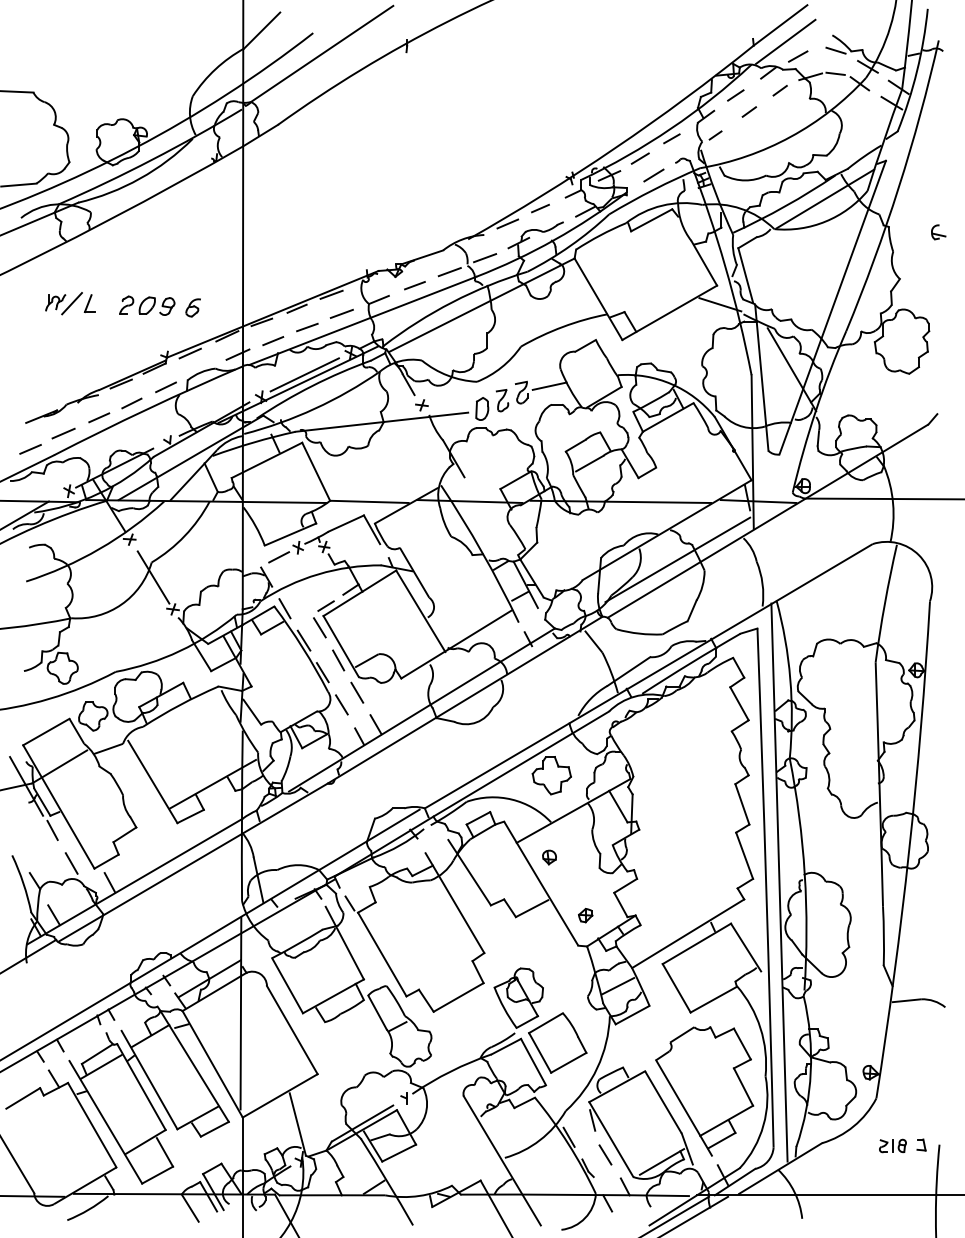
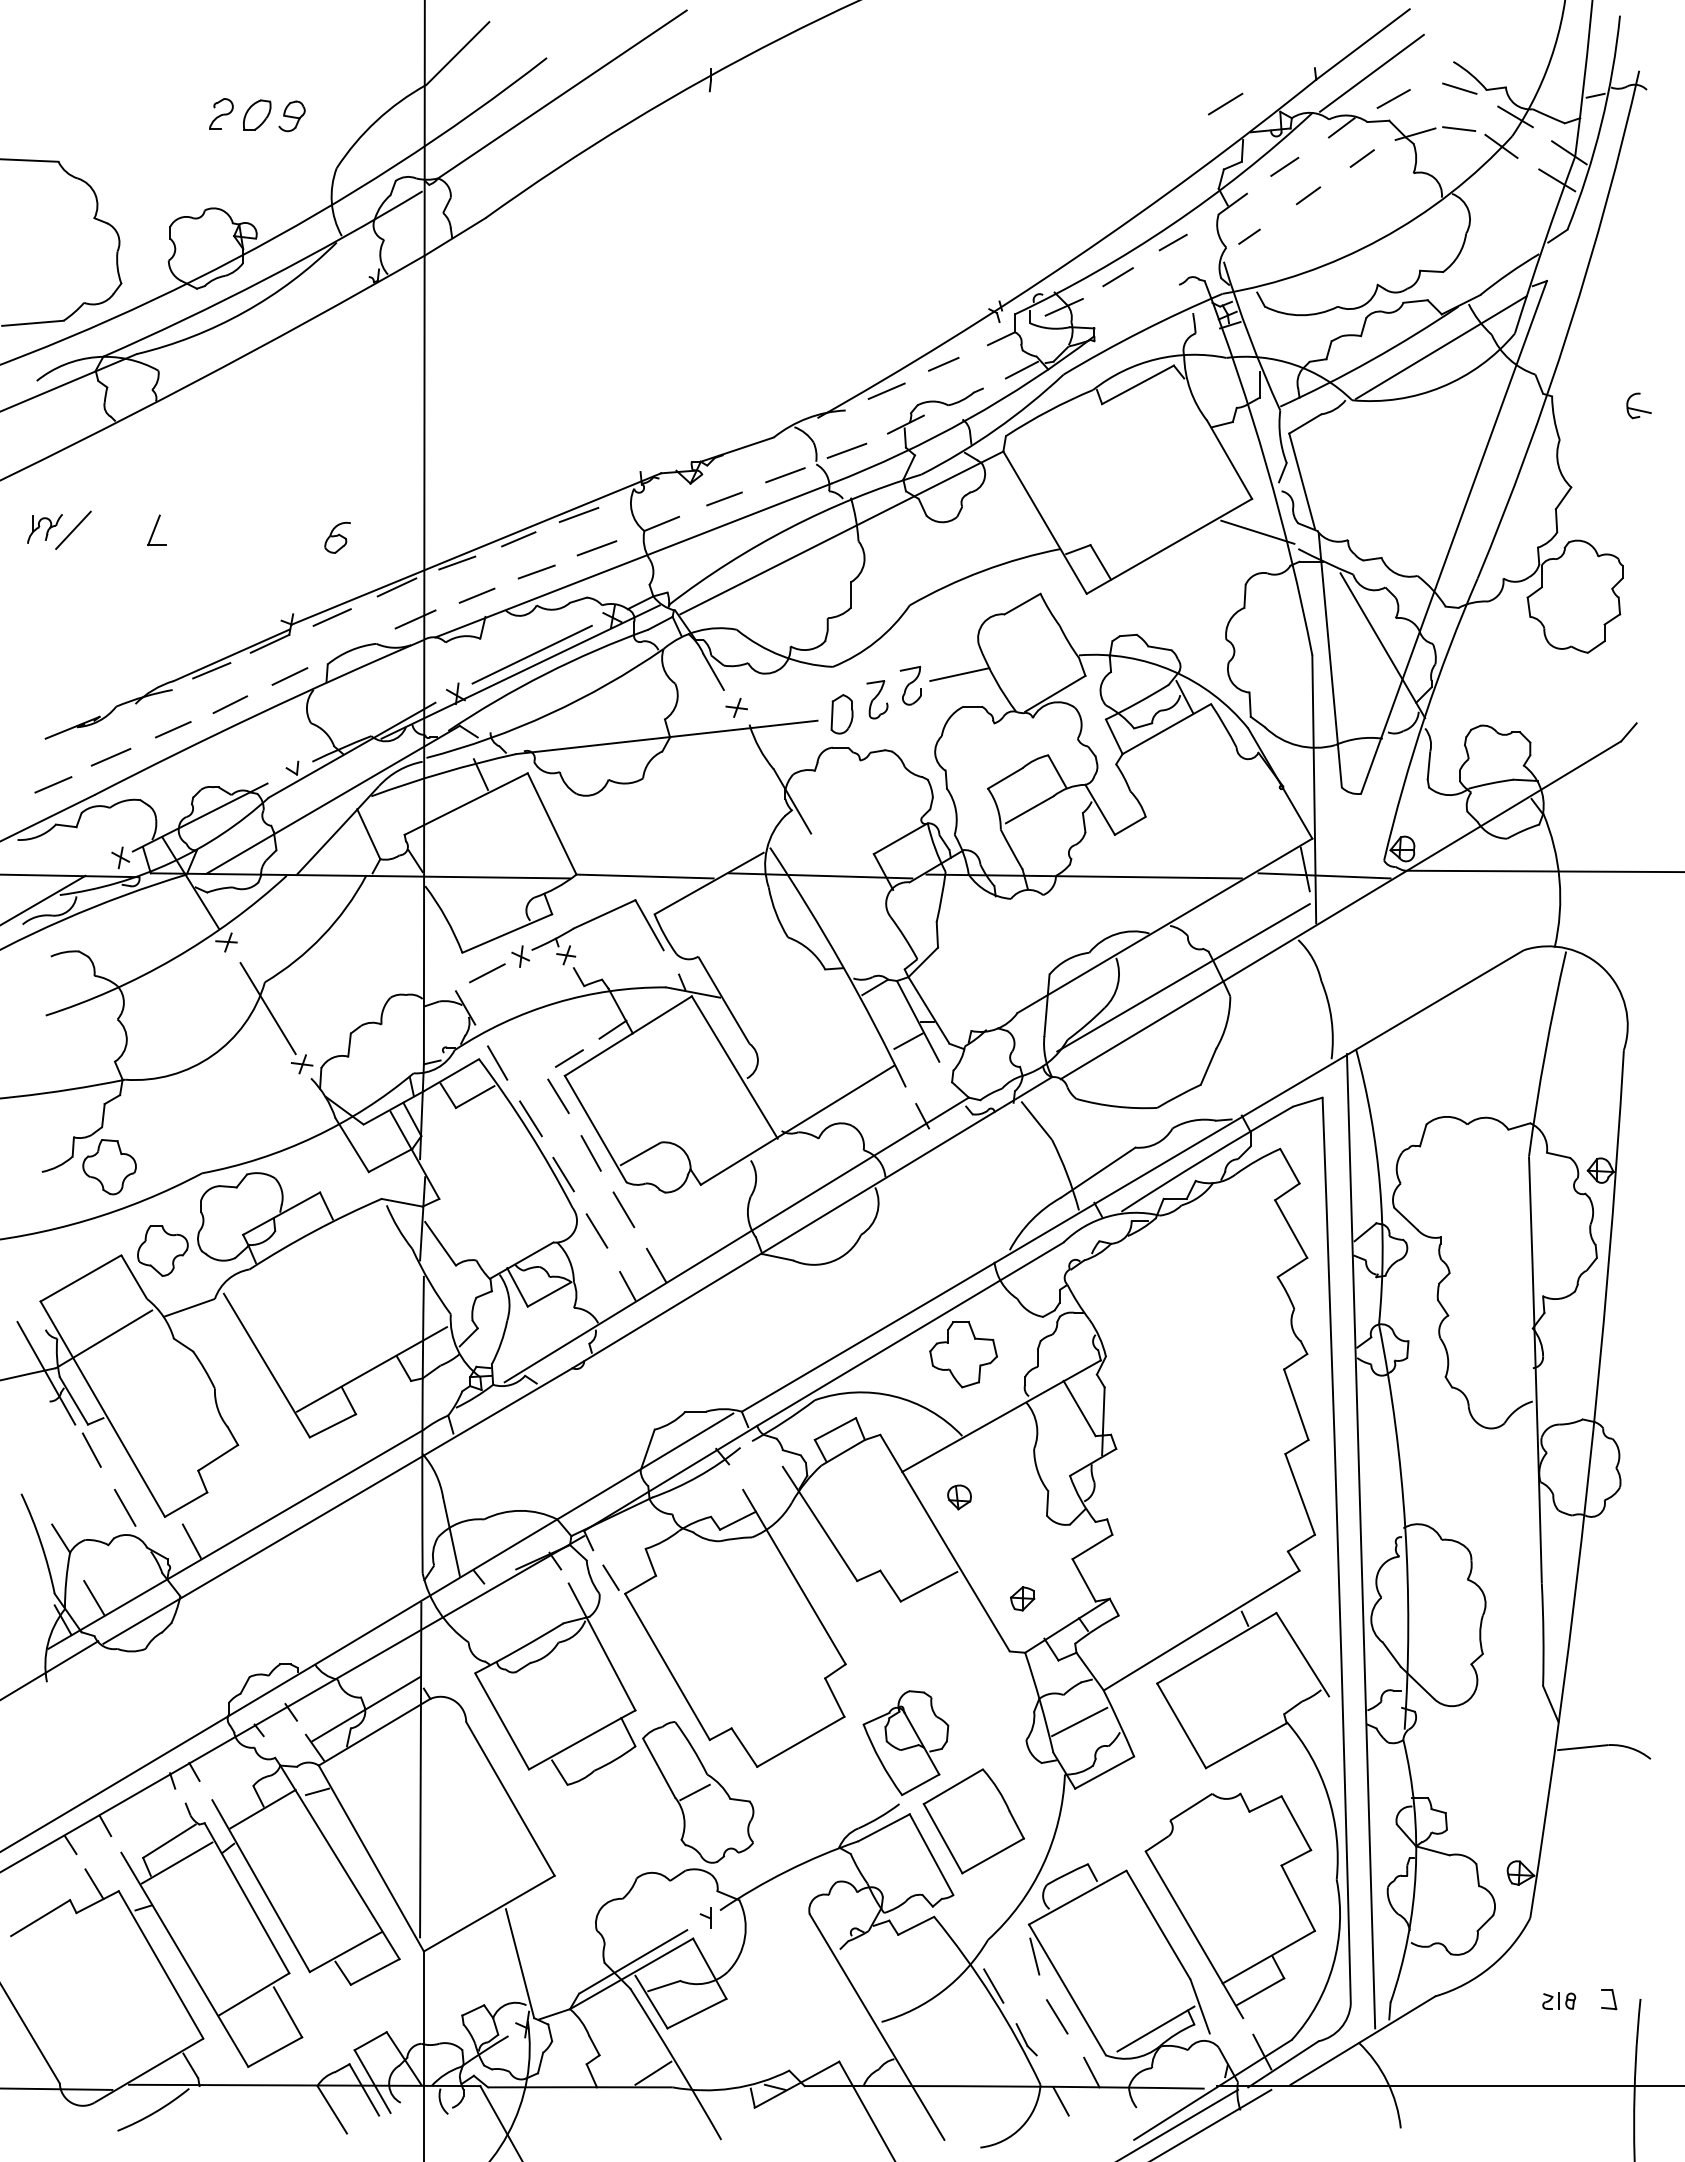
line: (653, 175) -> (1224, 104), moved
part: (63, 303) -> (58, 530), moved
part: (147, 305) -> (257, 114), moved
part: (892, 1145) -> (1558, 2000), size x0.7

